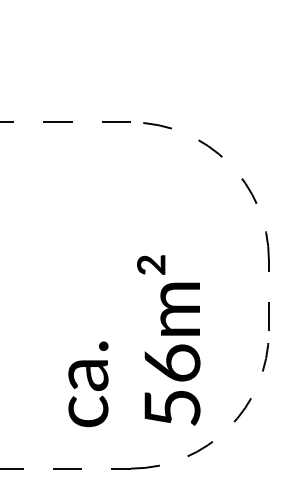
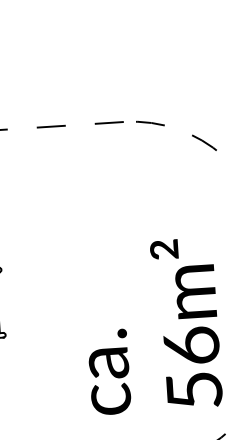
text: (134, 341) -> (152, 326), moved

